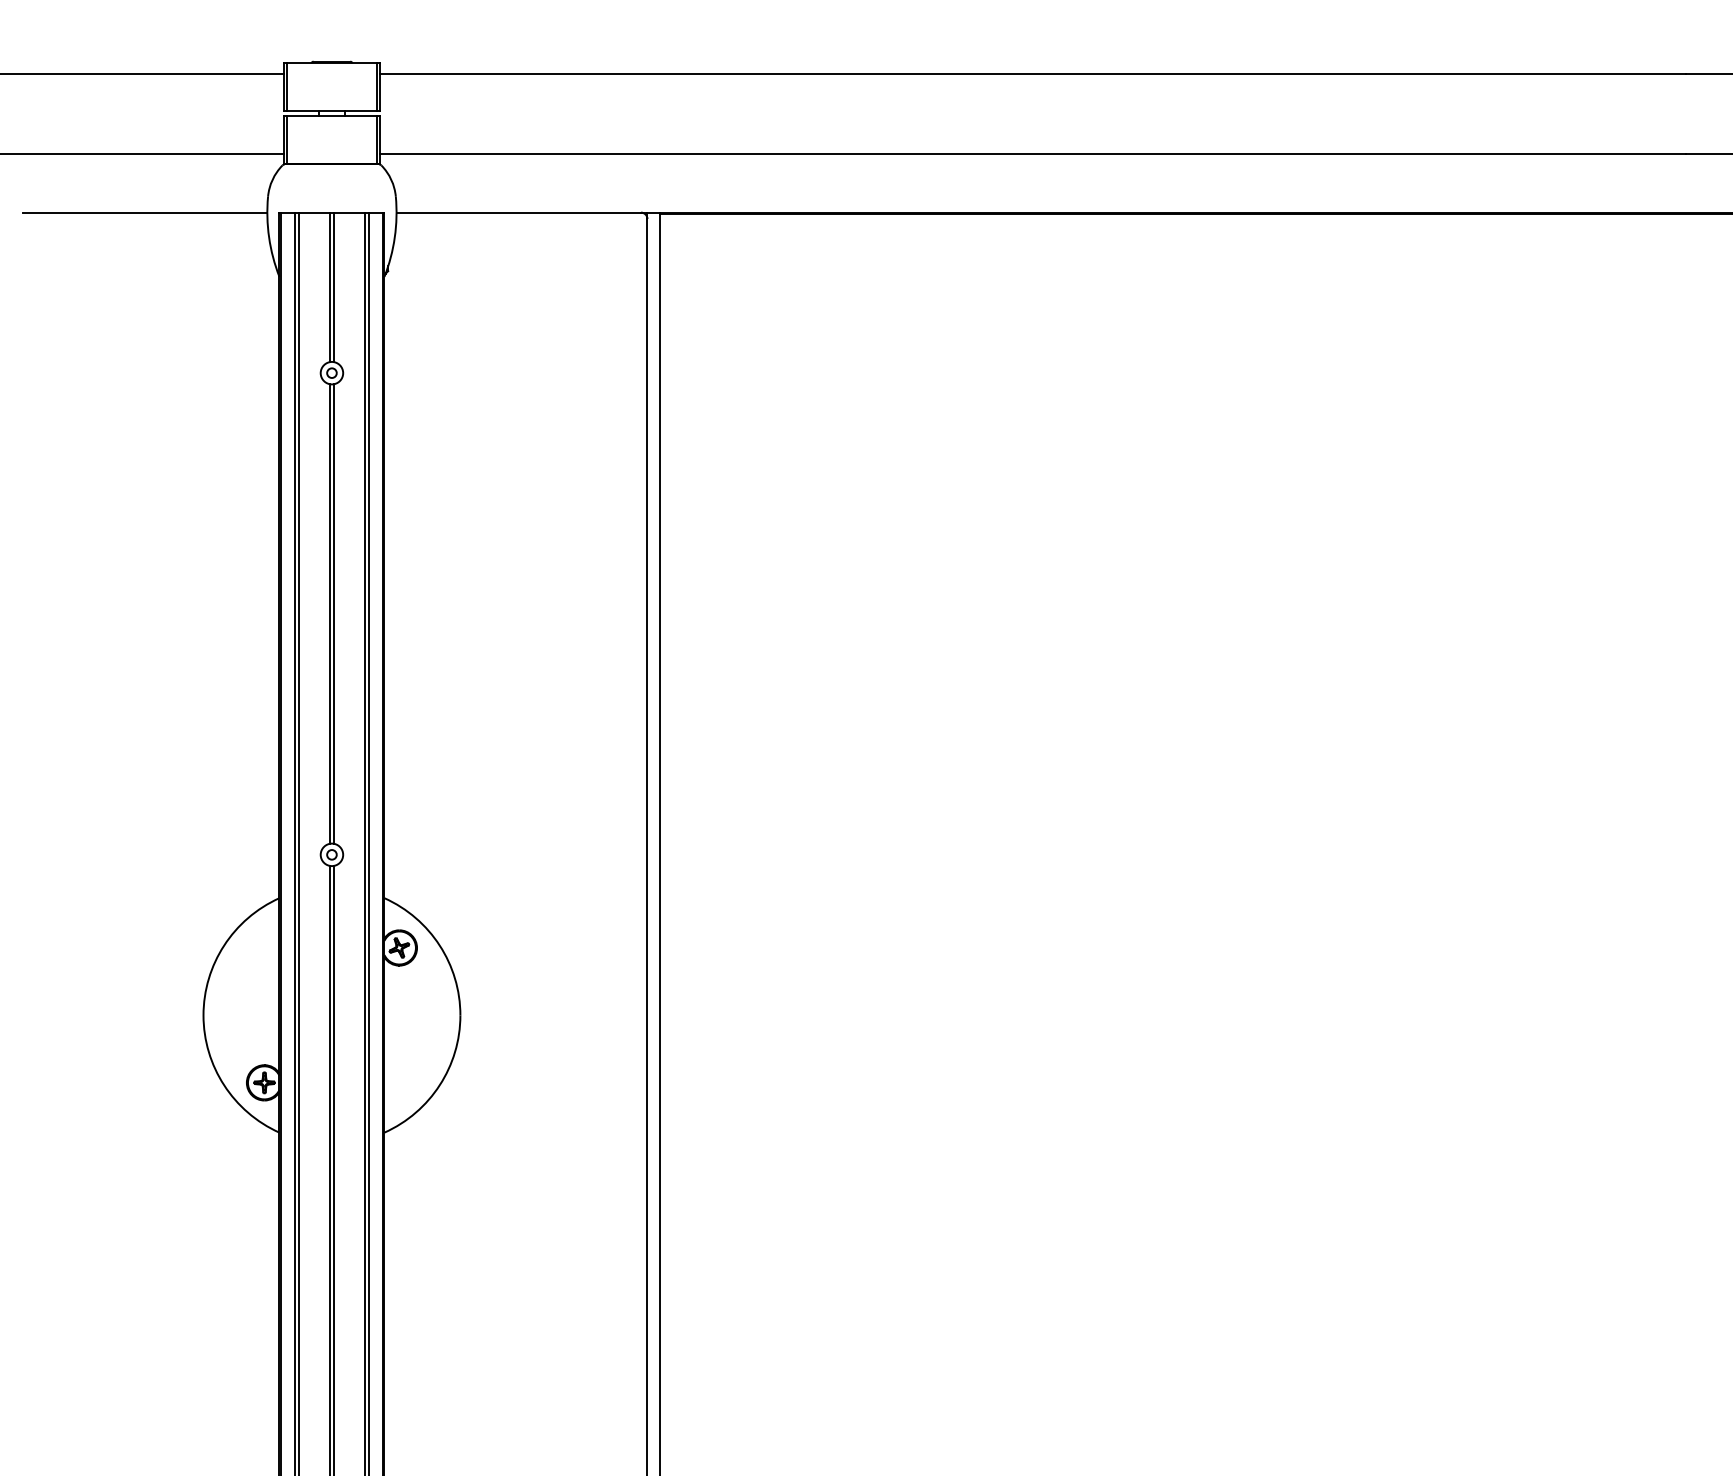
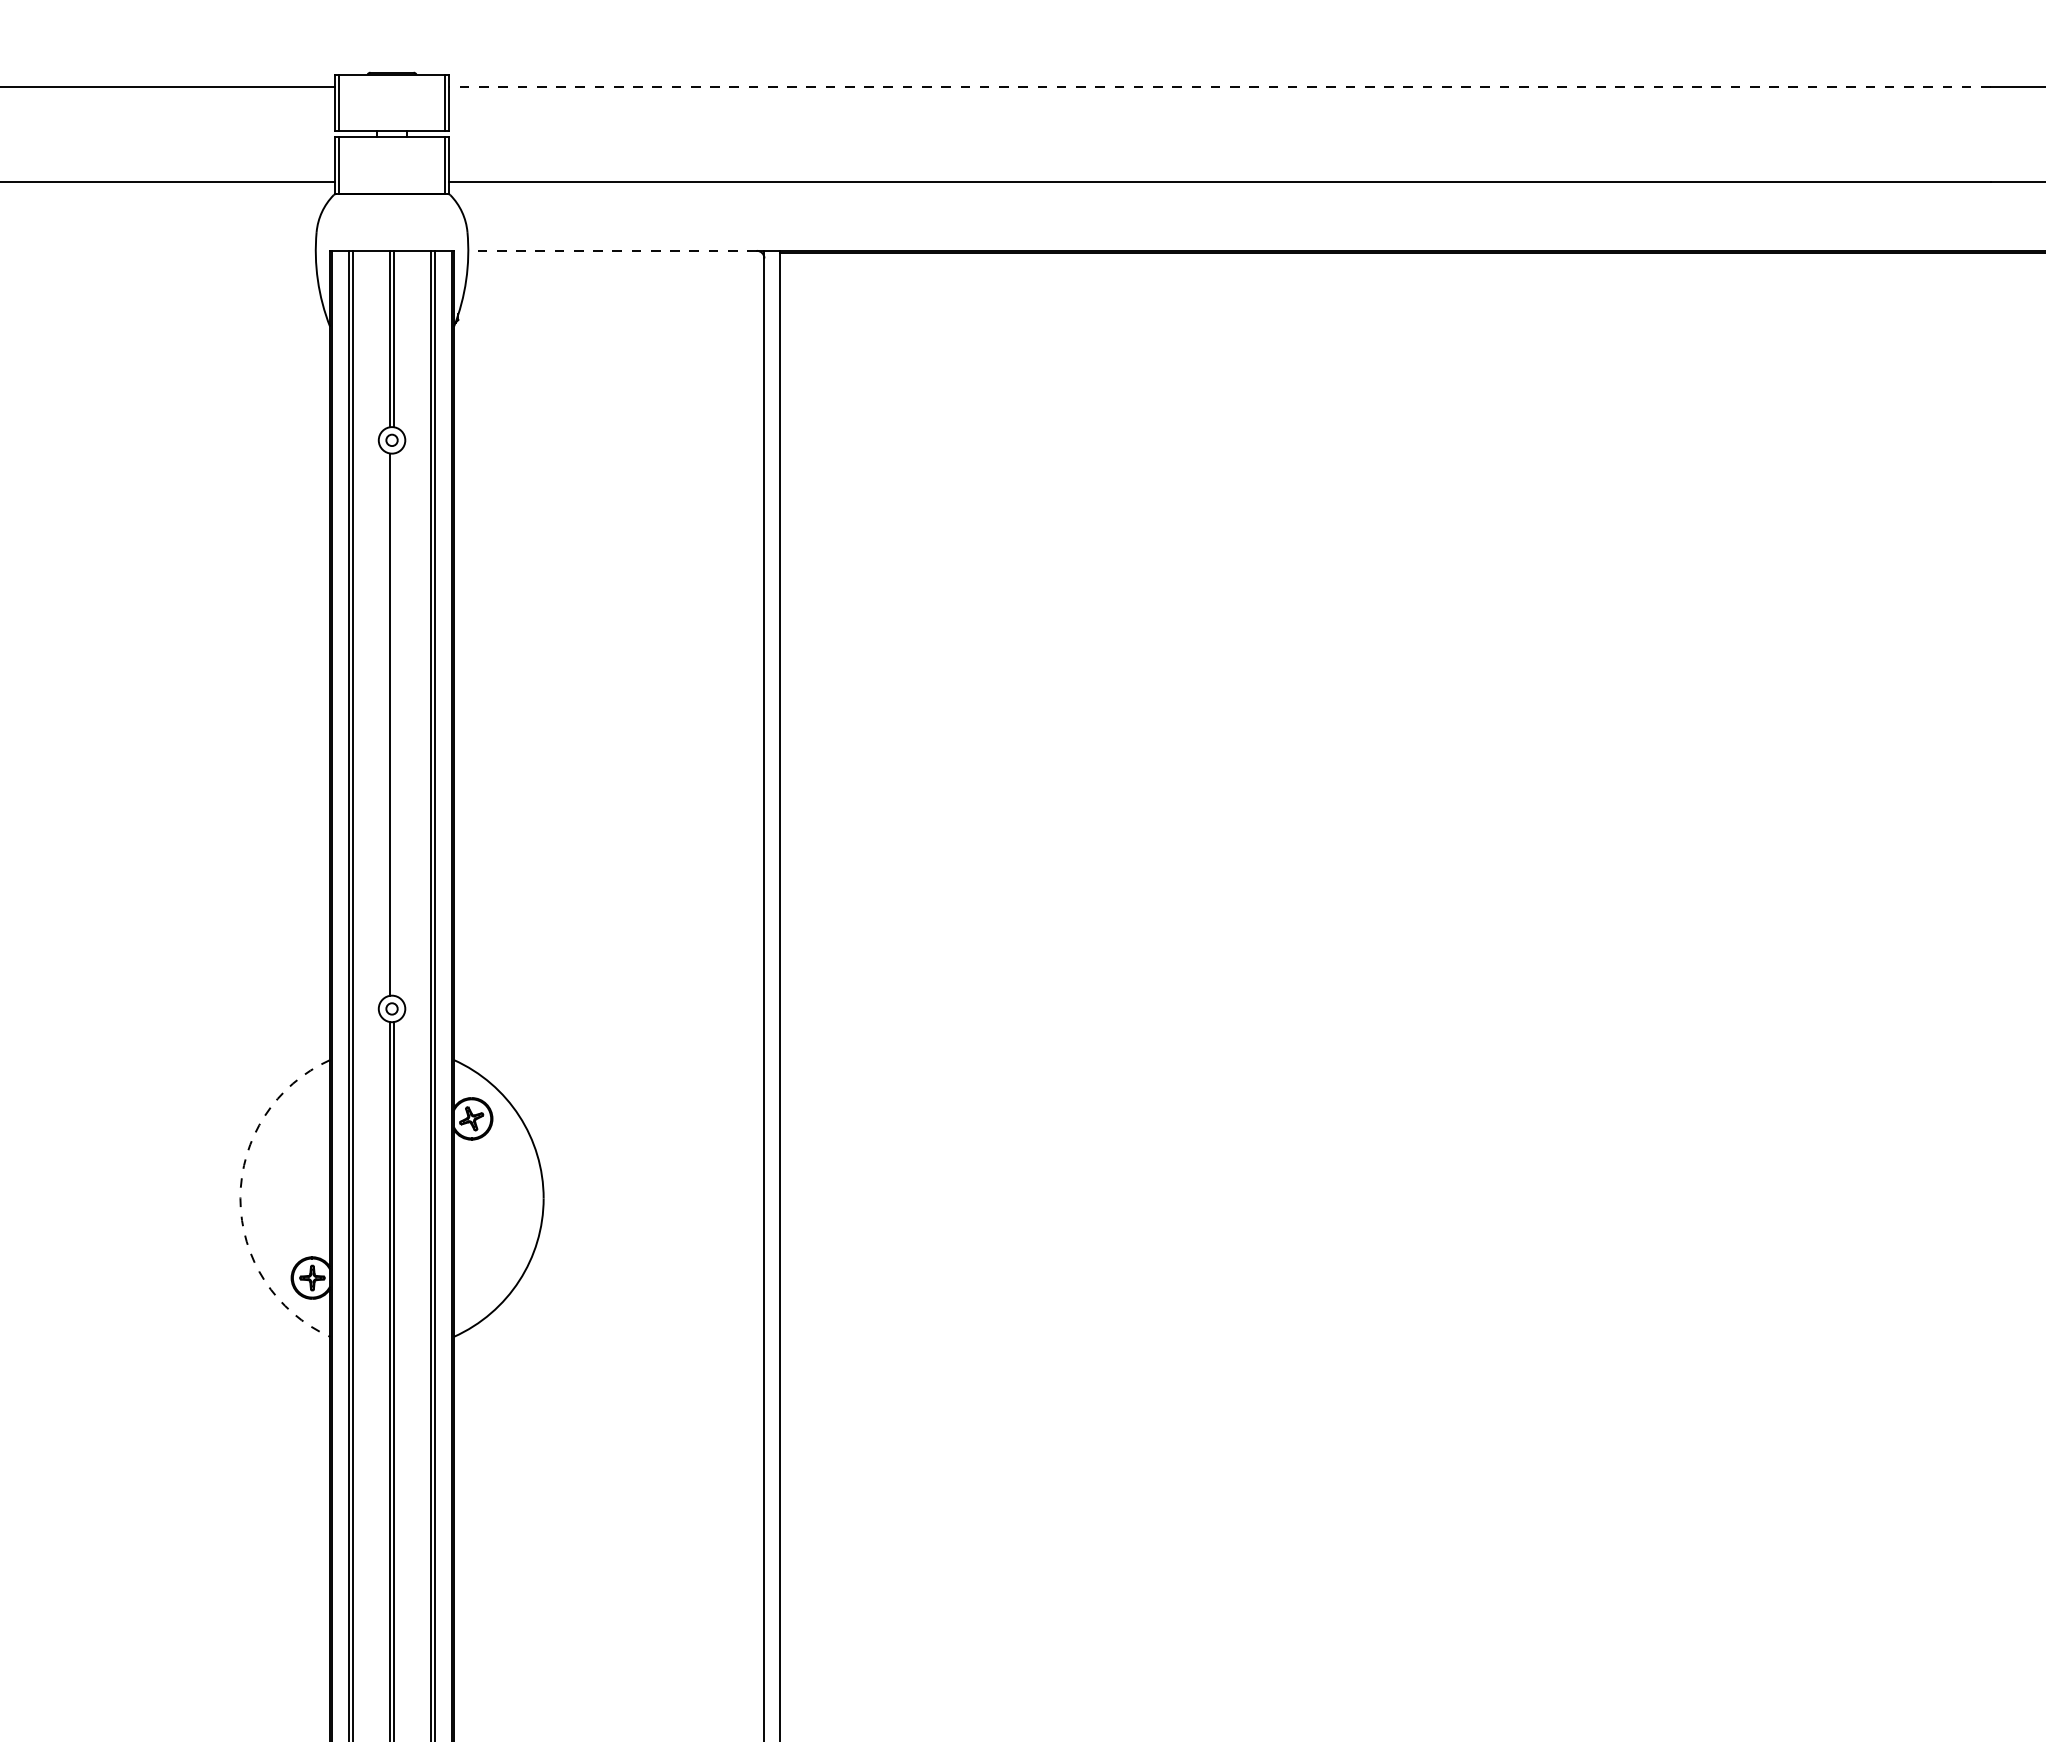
line: (1032, 73) -> (1219, 86), solid -> dashed
line: (145, 212) -> (171, 250), removed
line: (518, 212) -> (612, 250), solid -> dashed
line: (333, 613) -> (393, 724), removed
arc: (203, 1015) -> (240, 1198), solid -> dashed

